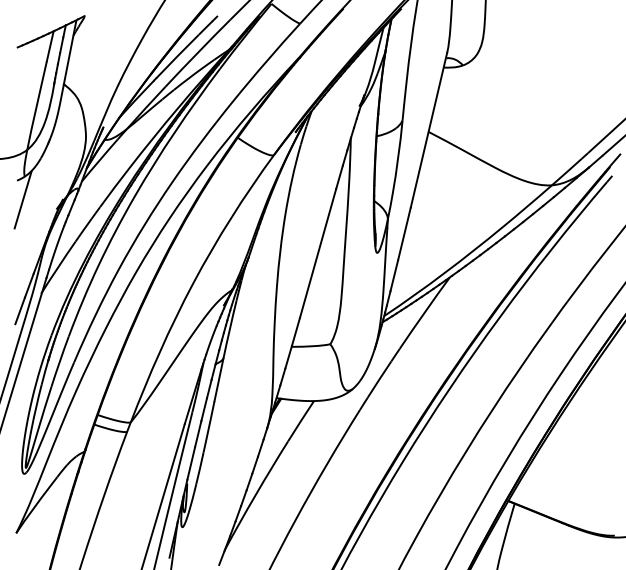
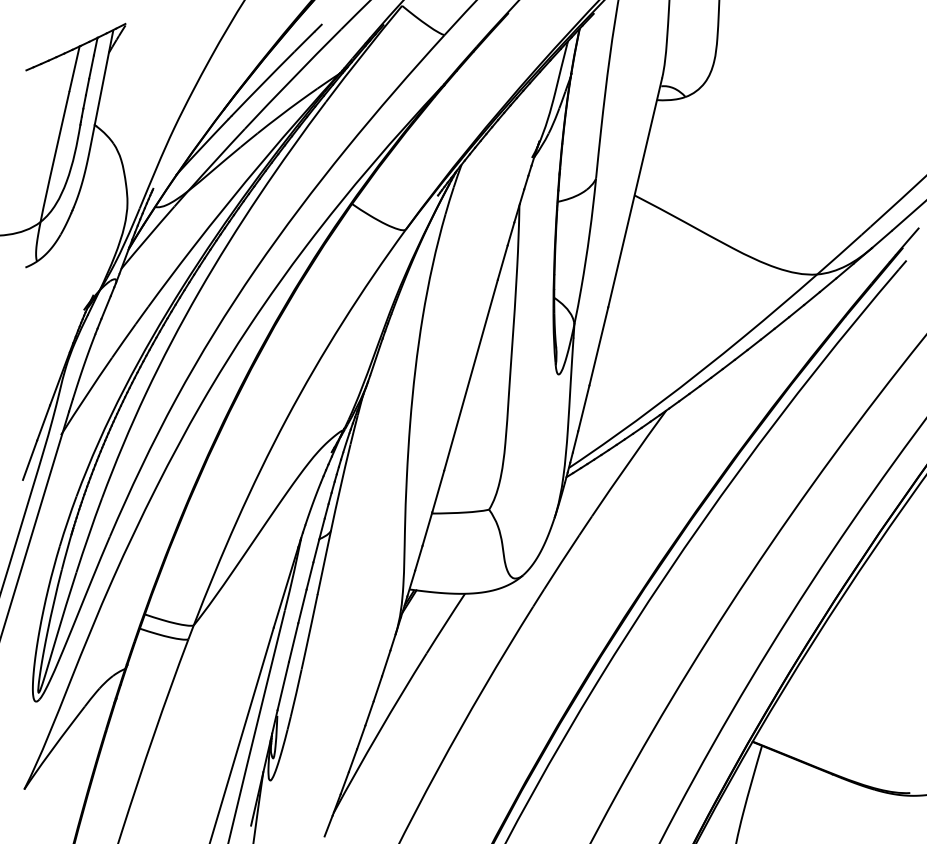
line: (22, 199) -> (33, 295), removed

